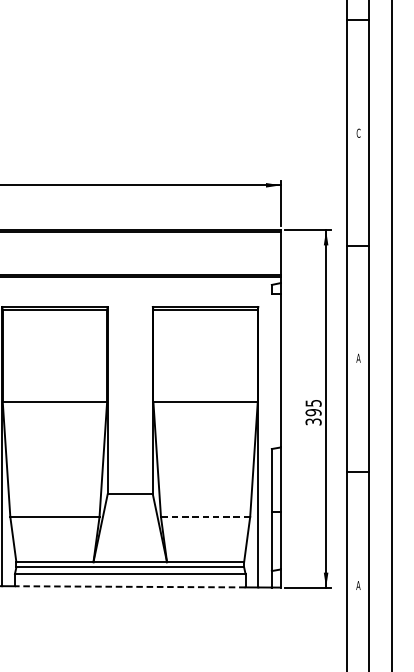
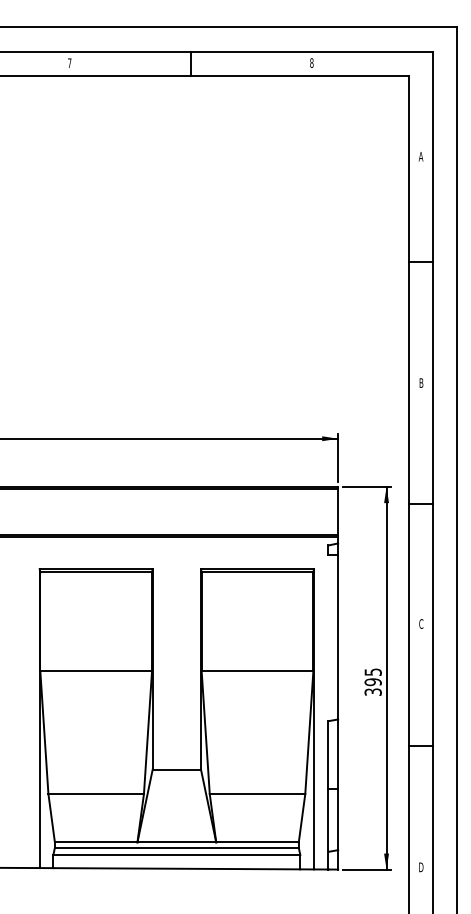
text: (358, 132) -> (421, 382), C -> B
text: (358, 357) -> (421, 623), A -> C
line: (205, 517) -> (257, 794), dashed -> solid
text: (358, 585) -> (421, 867), A -> D
line: (129, 586) -> (176, 868), dashed -> solid

